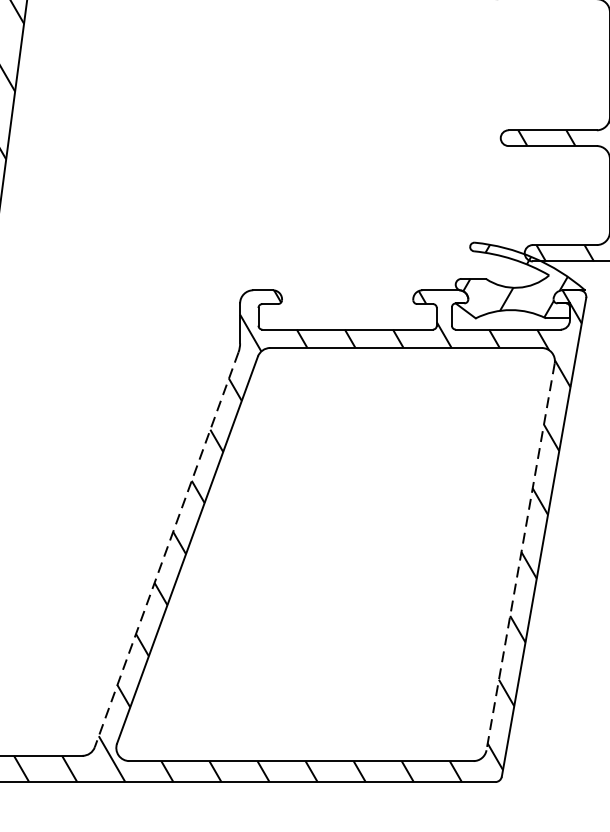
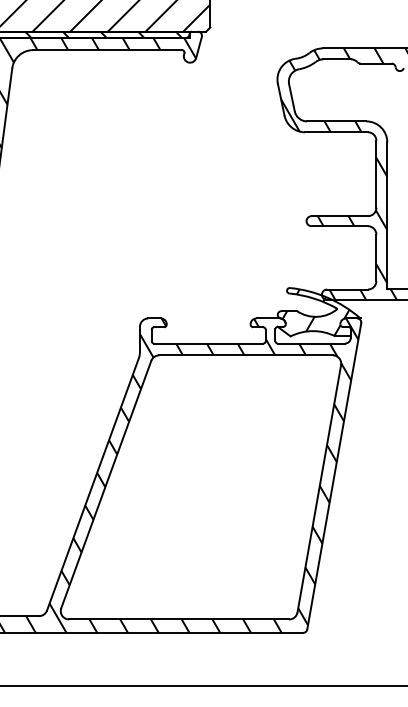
line: (165, 549) -> (92, 484), dashed -> solid
line: (520, 556) -> (319, 488), dashed -> solid

